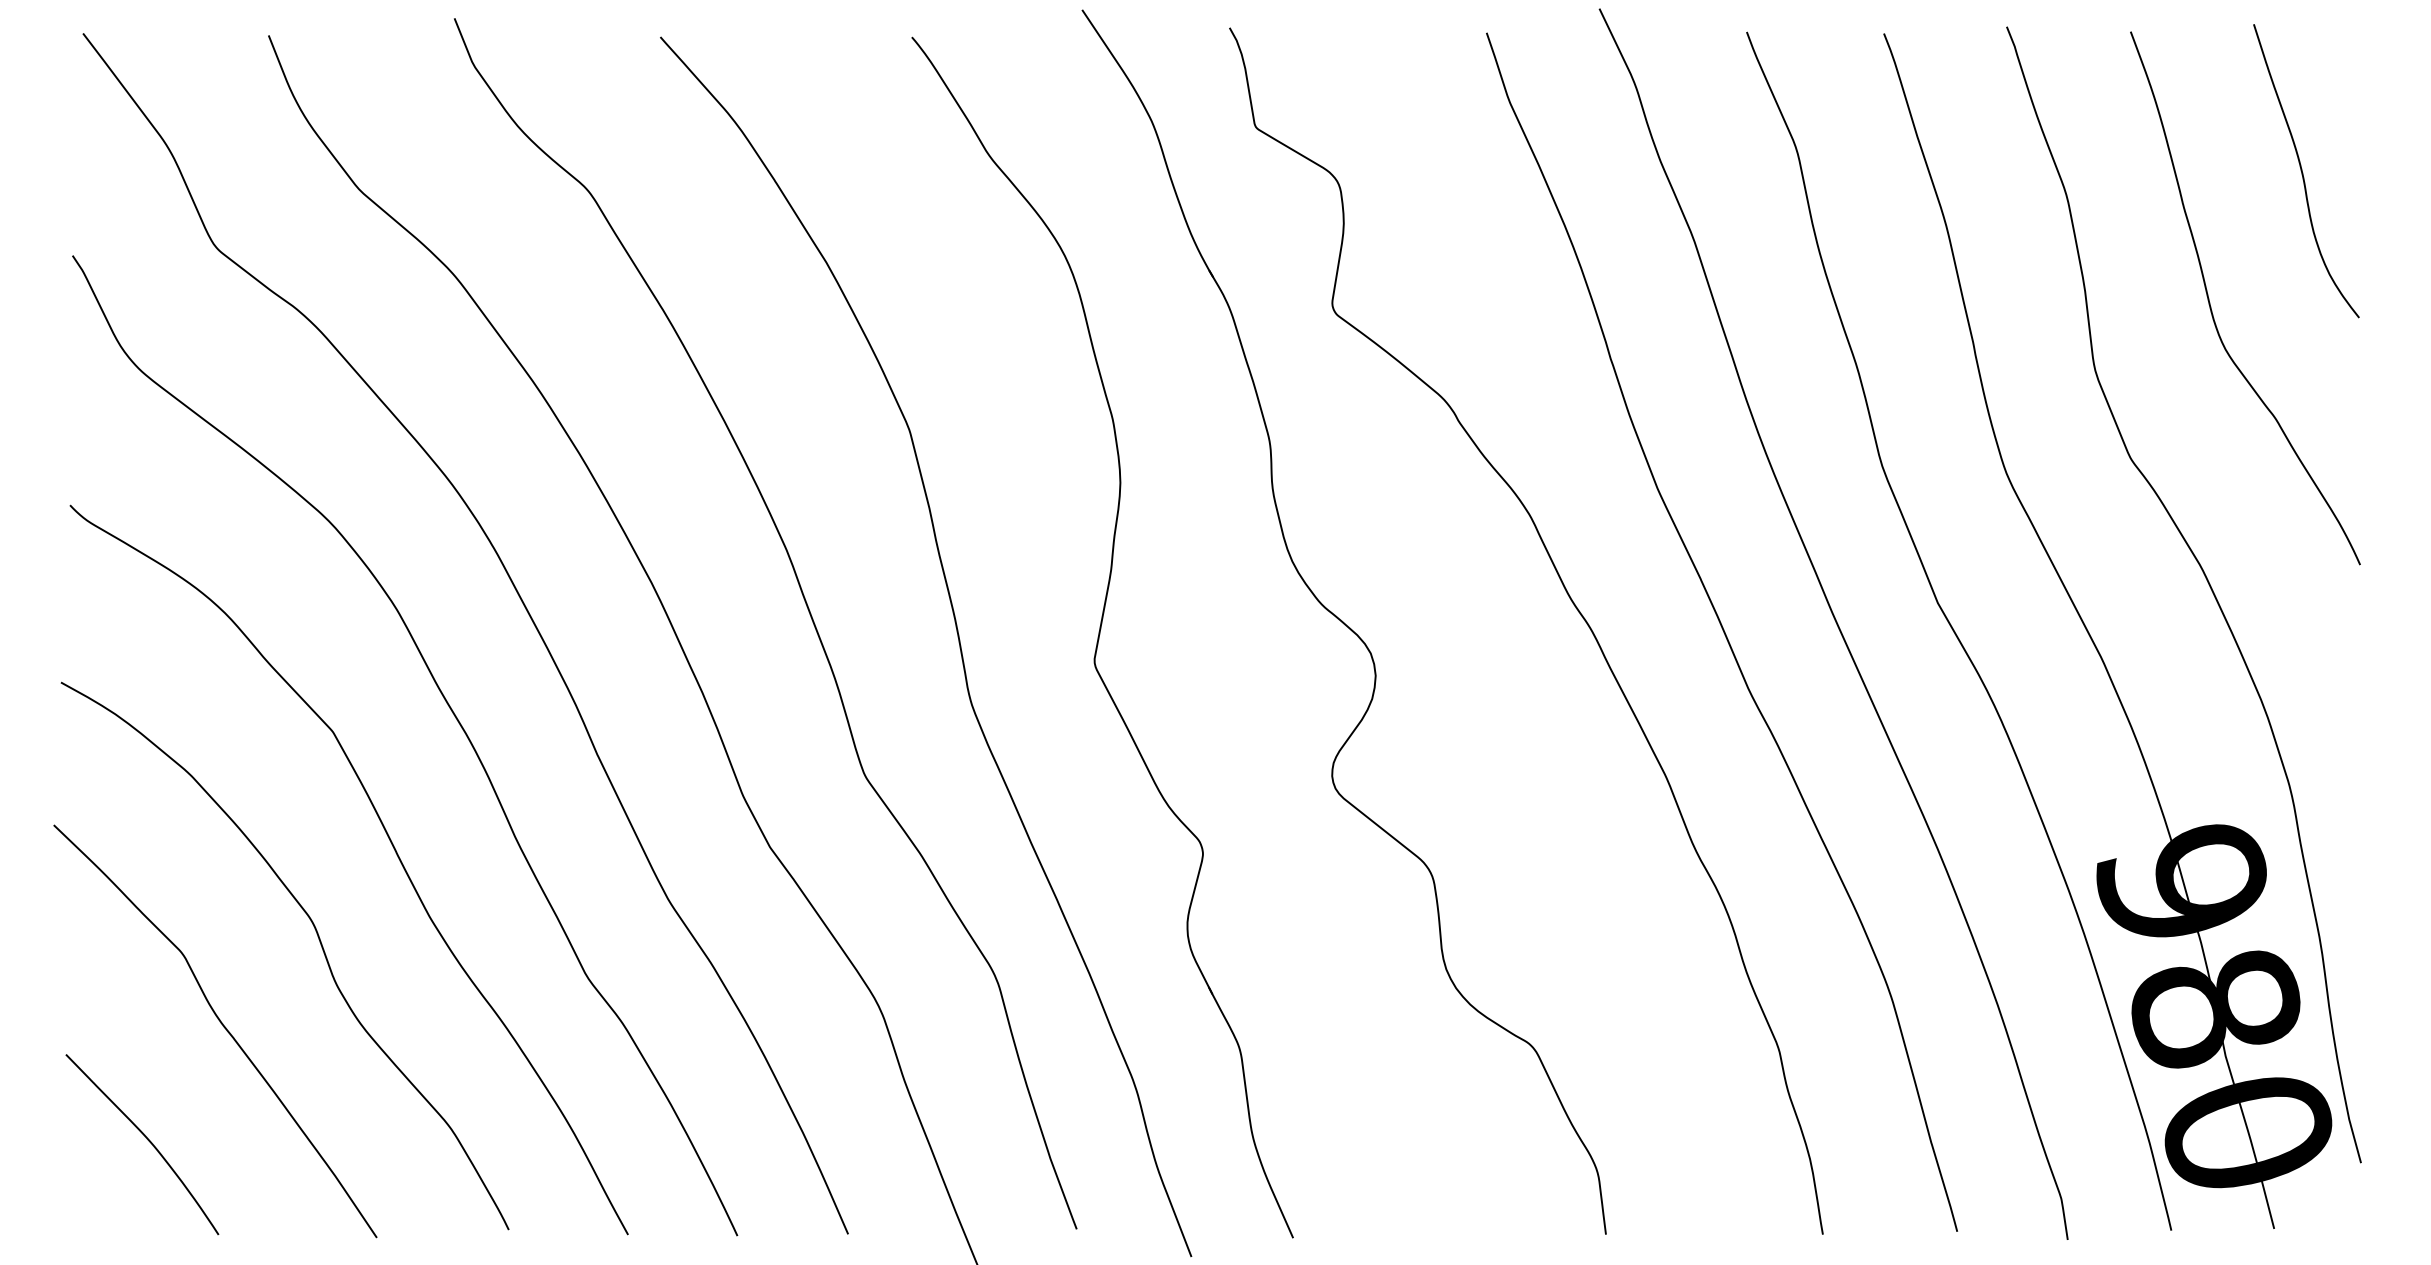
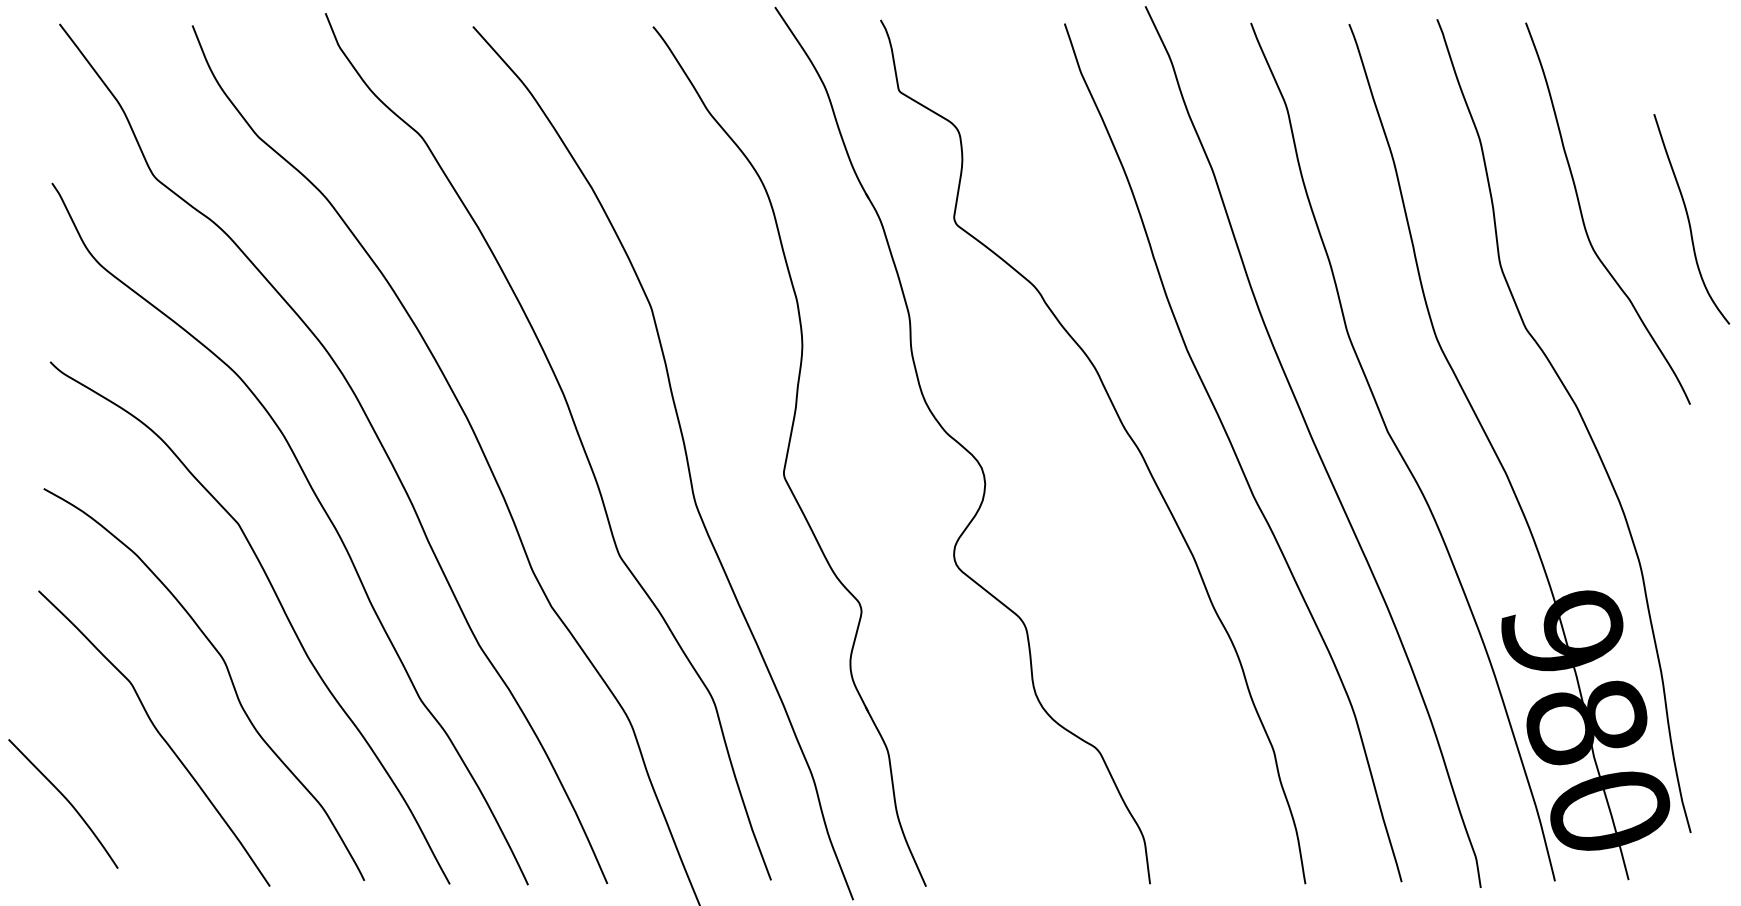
curve: (2303, 172) -> (1689, 220), moved
curve: (146, 1139) -> (66, 800), moved

